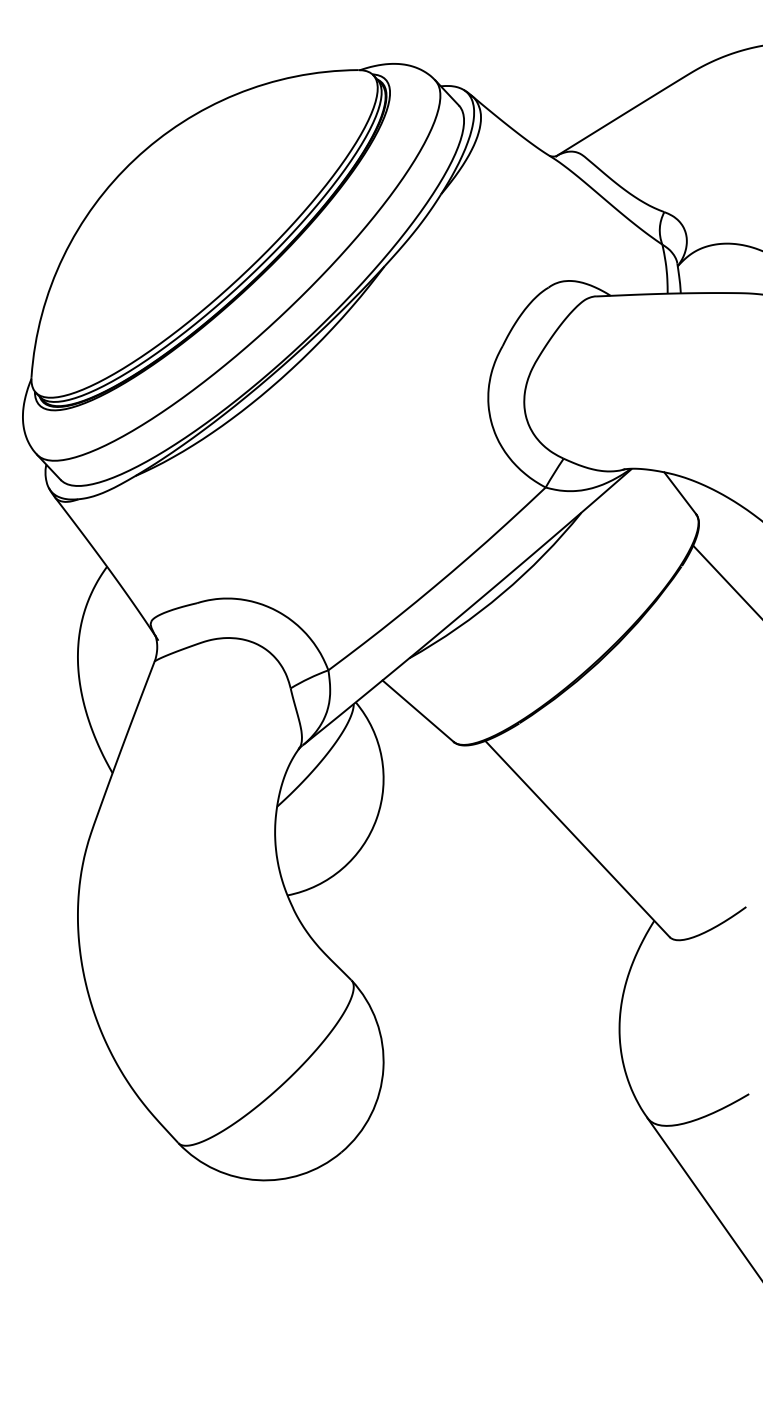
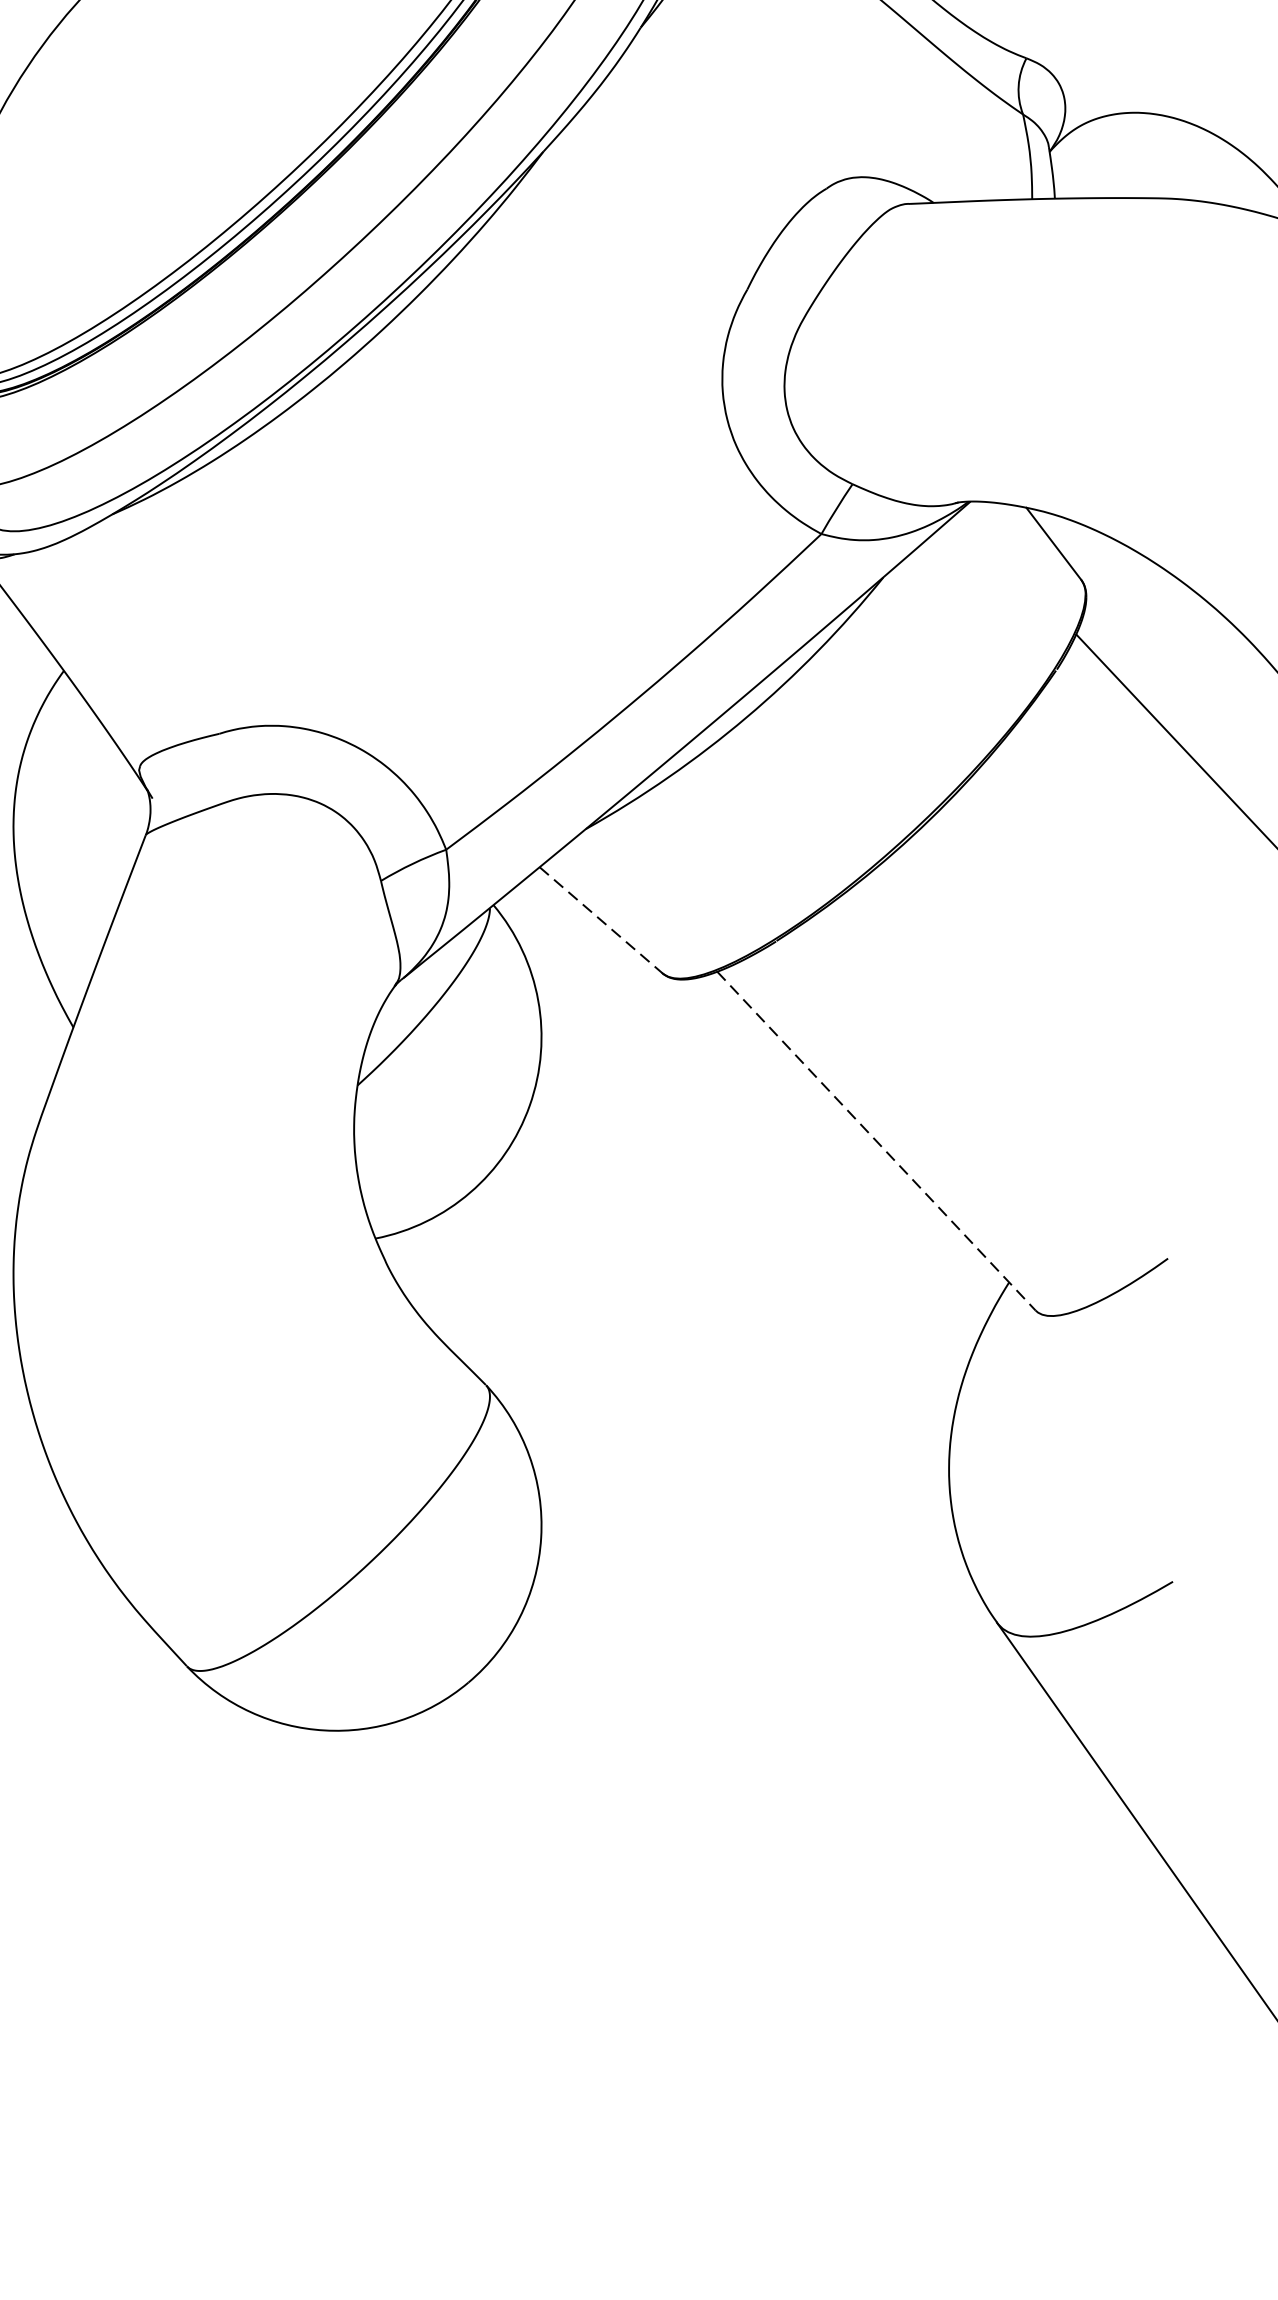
line: (418, 711) -> (601, 920), solid -> dashed
line: (577, 839) -> (876, 1141), solid -> dashed

